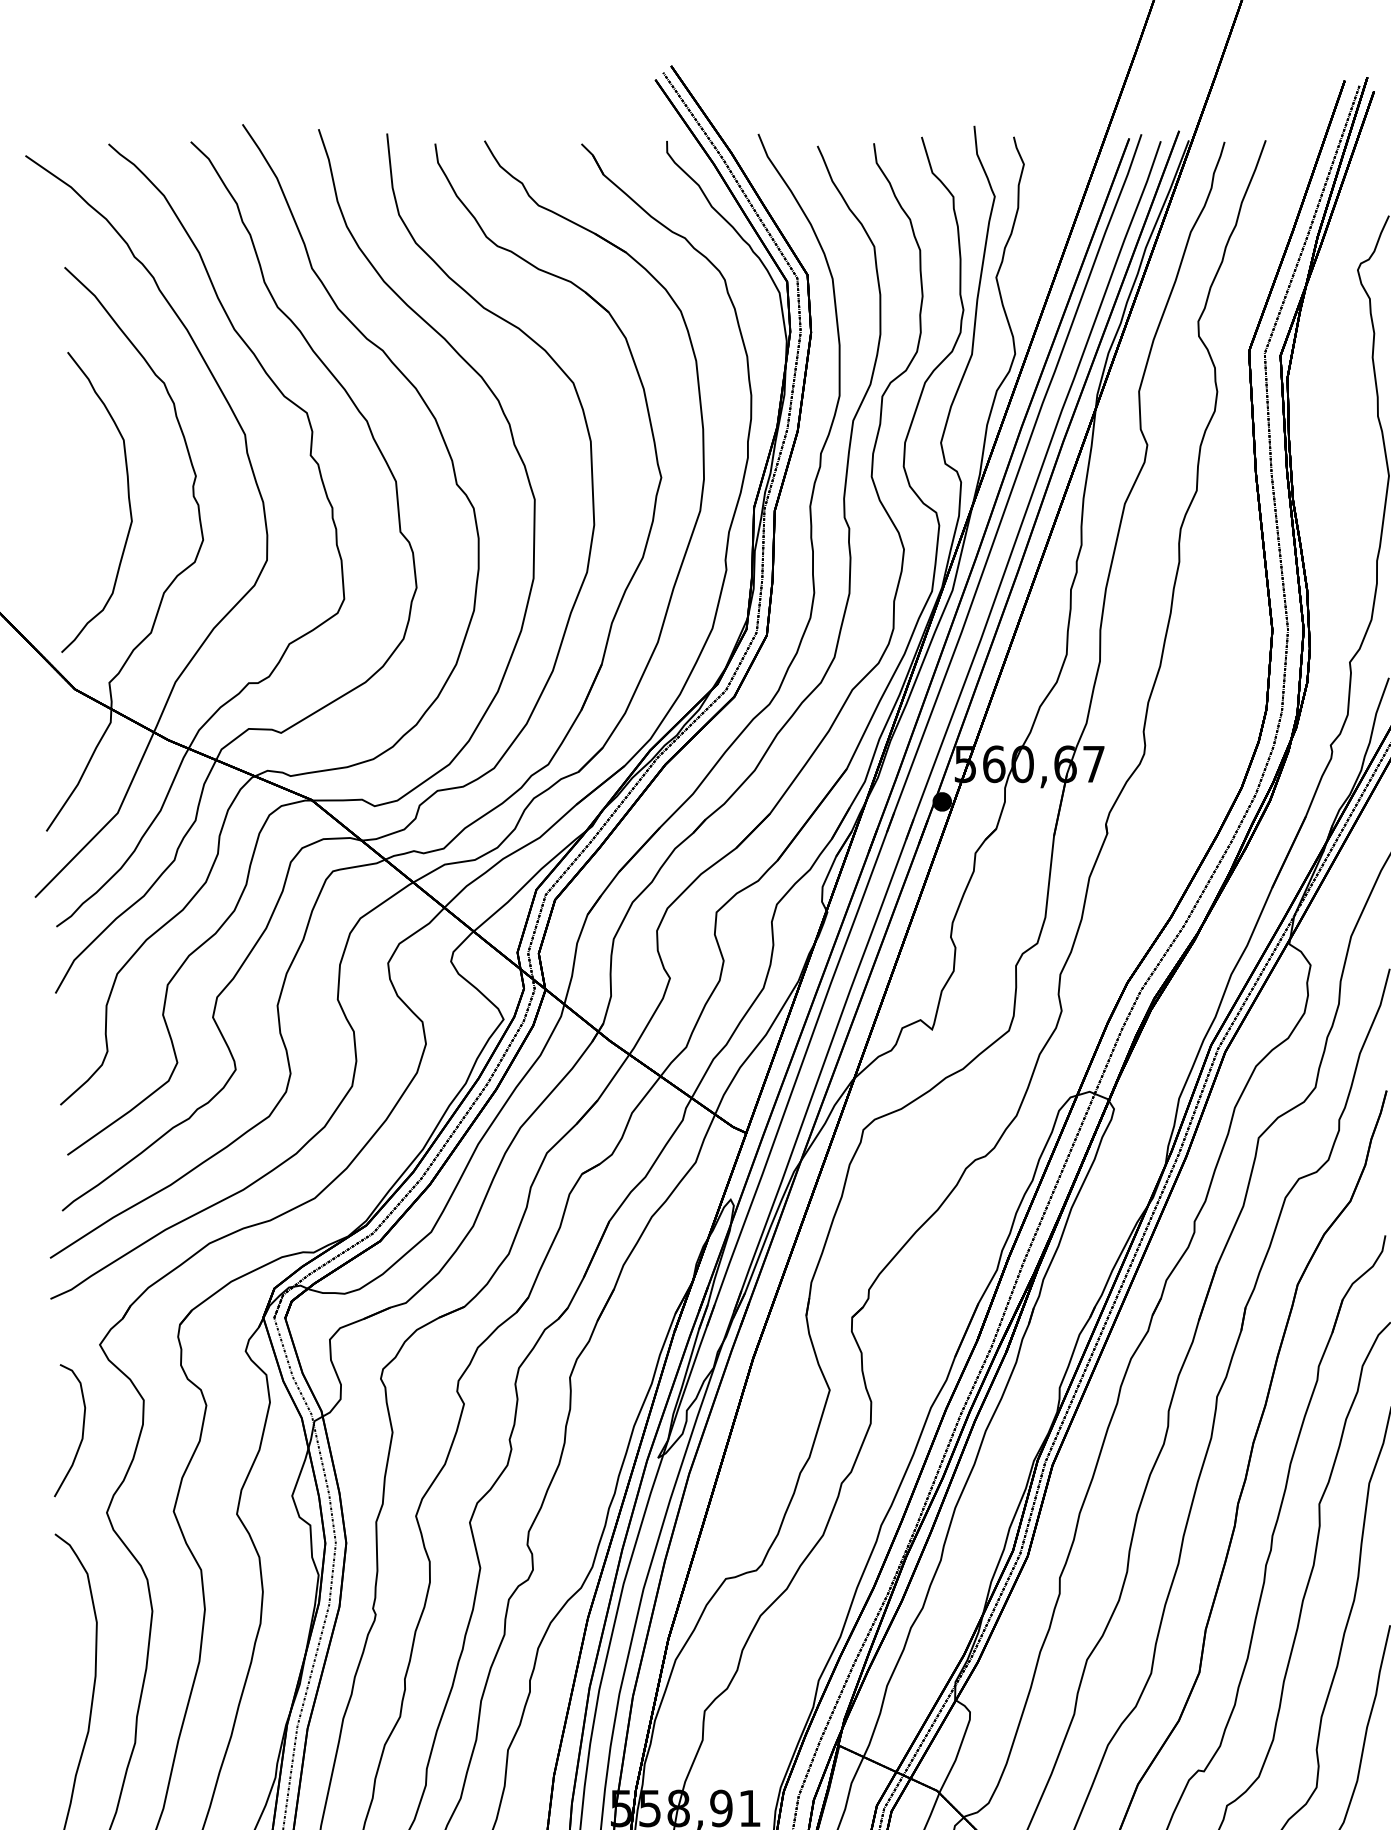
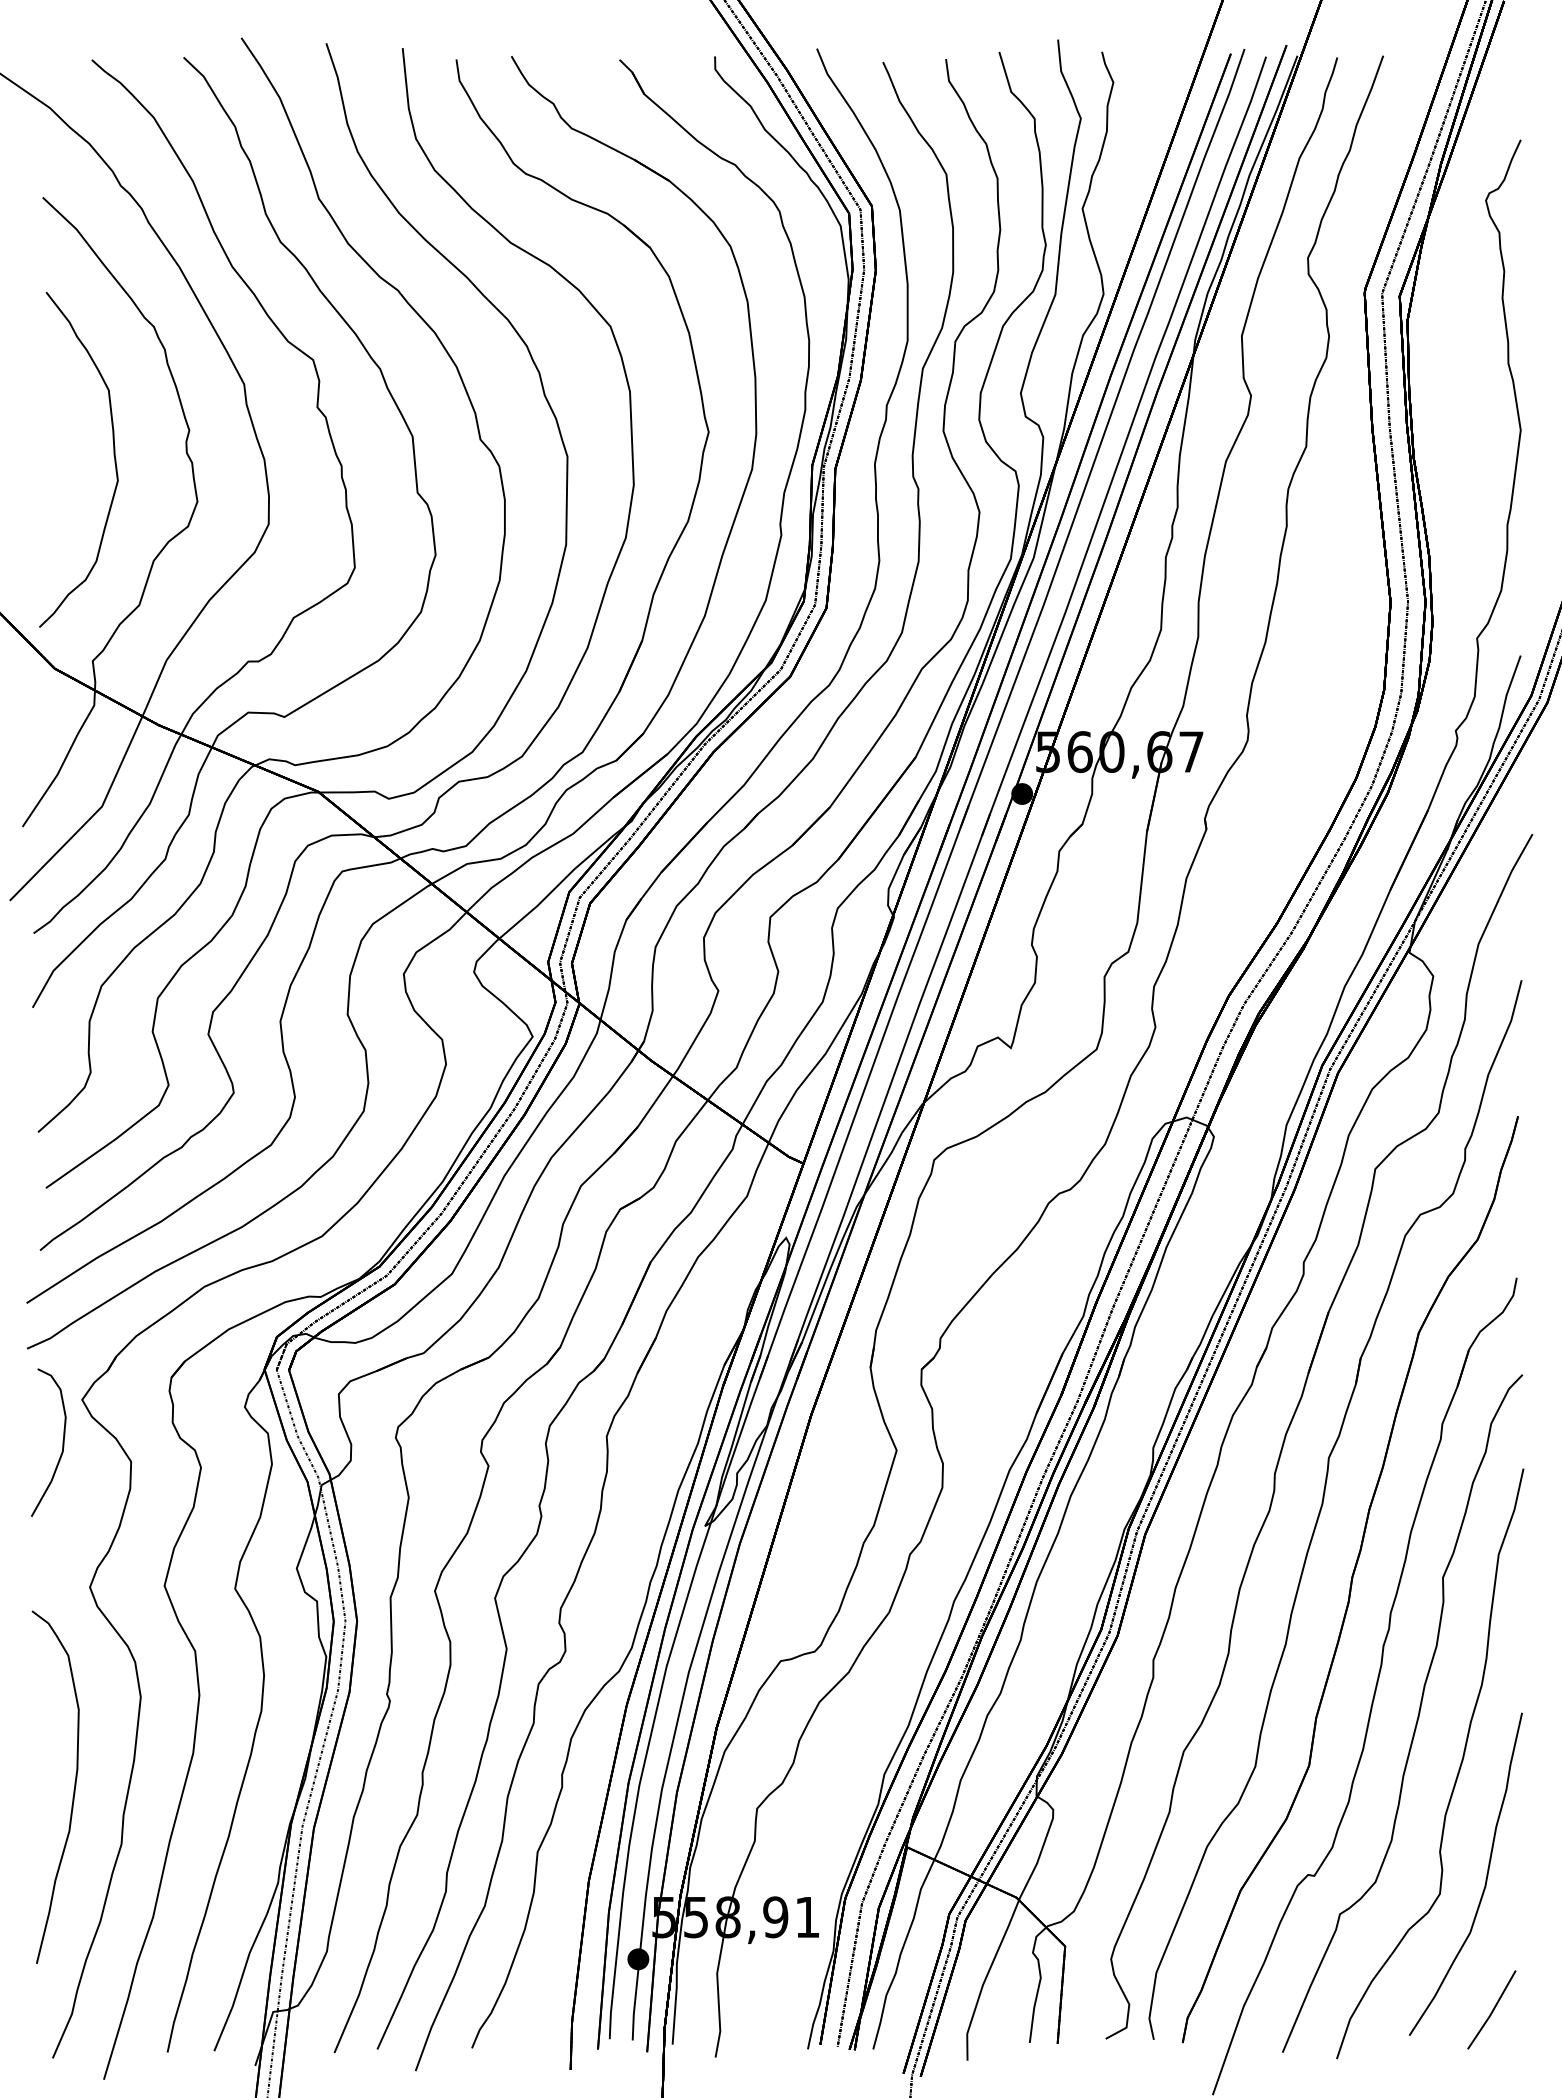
curve: (82, 1430) -> (62, 1442), moved

